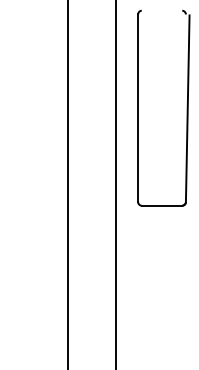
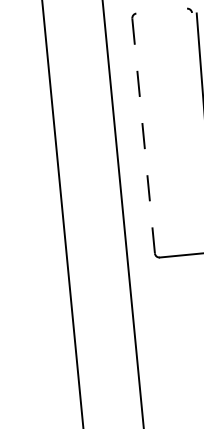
line: (138, 108) -> (144, 136), solid -> dashed

